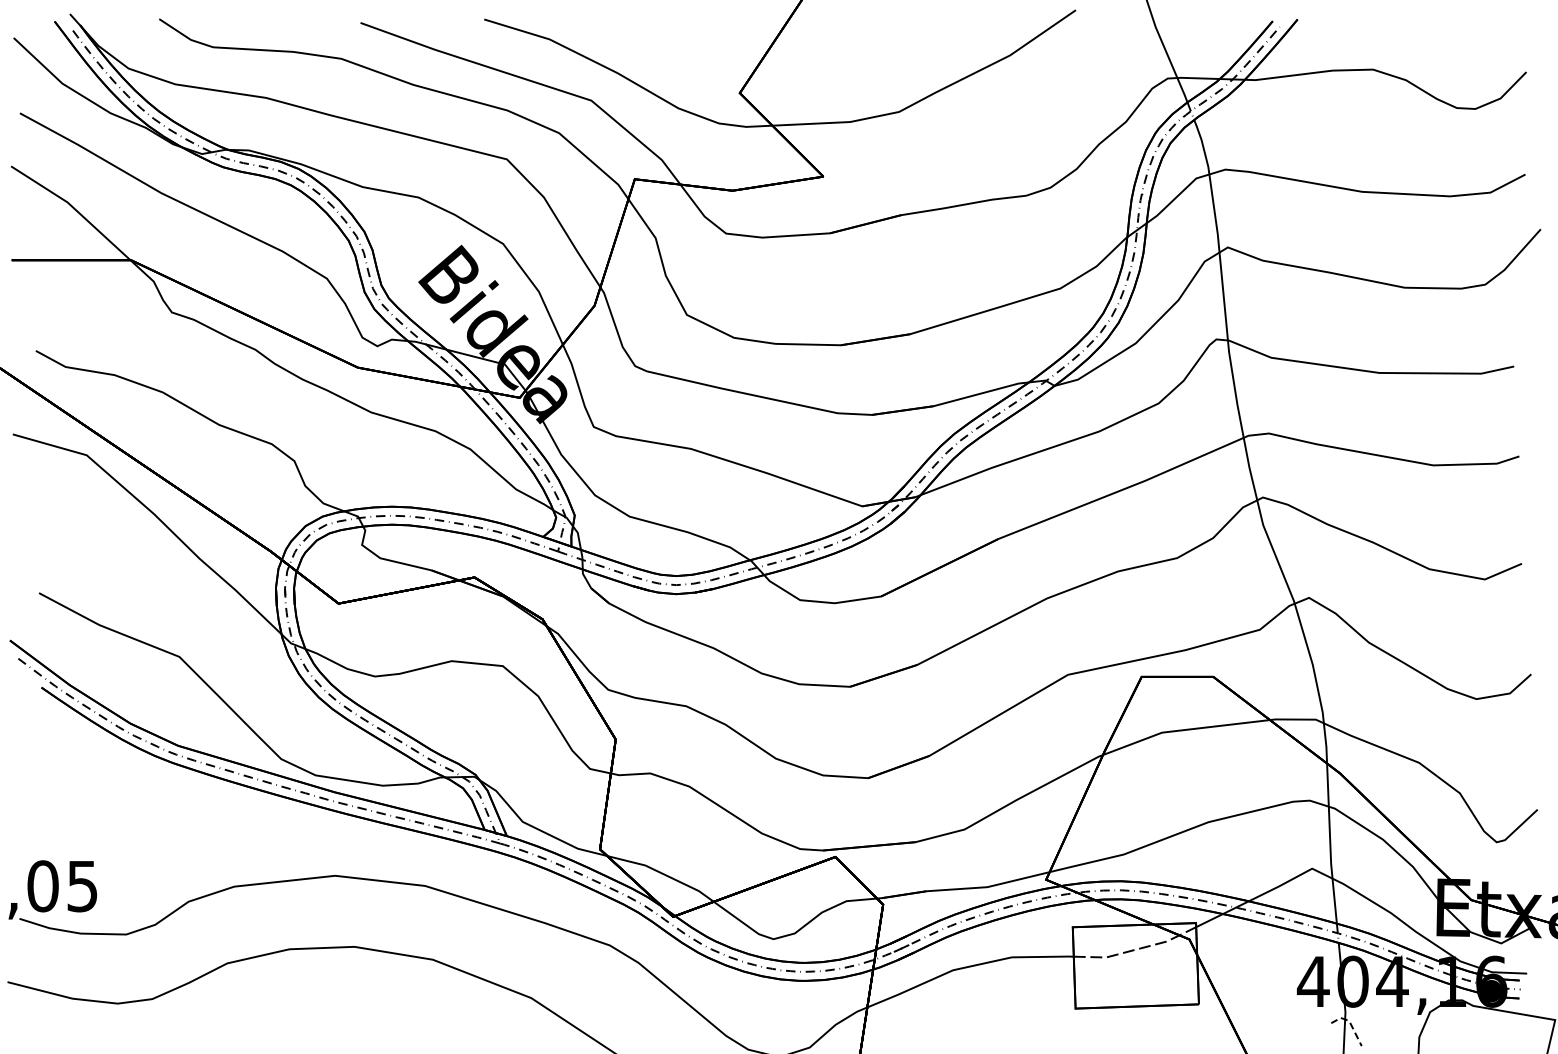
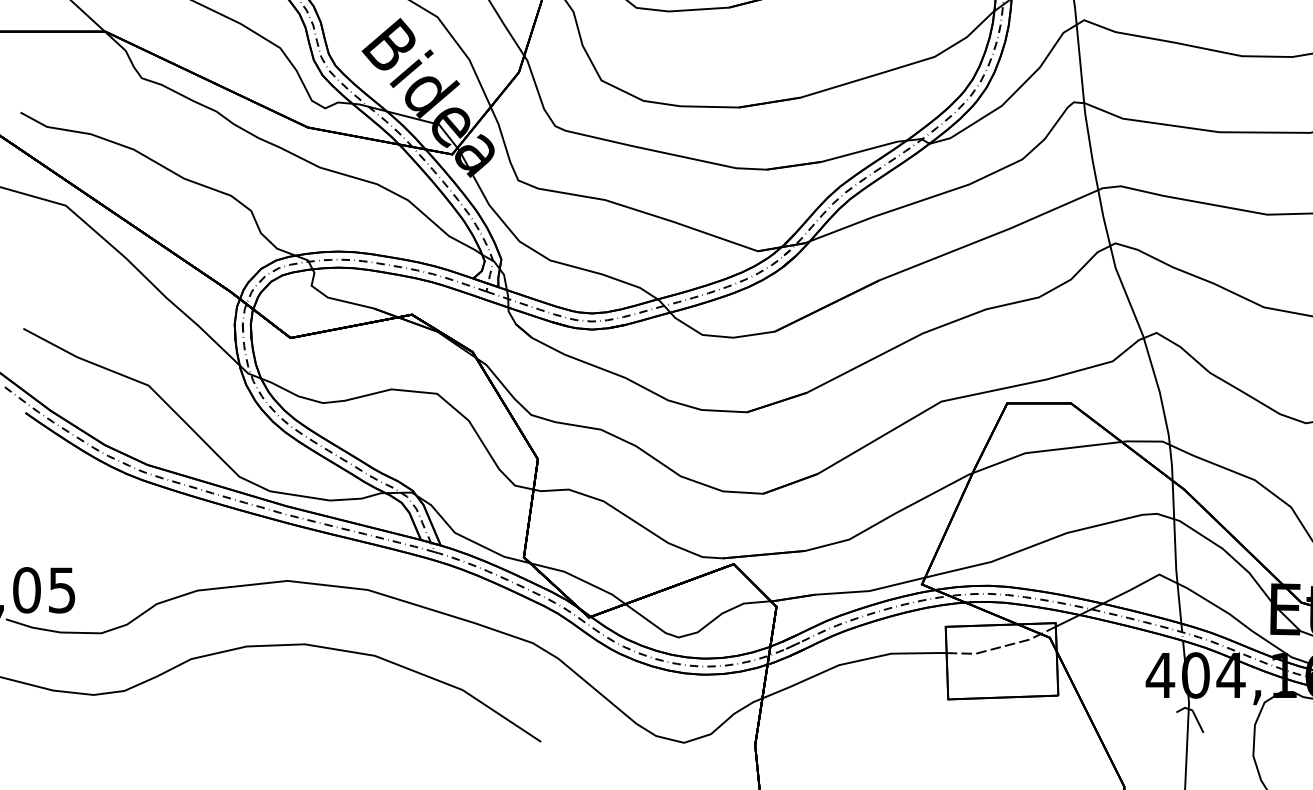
line: (1350, 1024) -> (1193, 713), dashed -> solid

